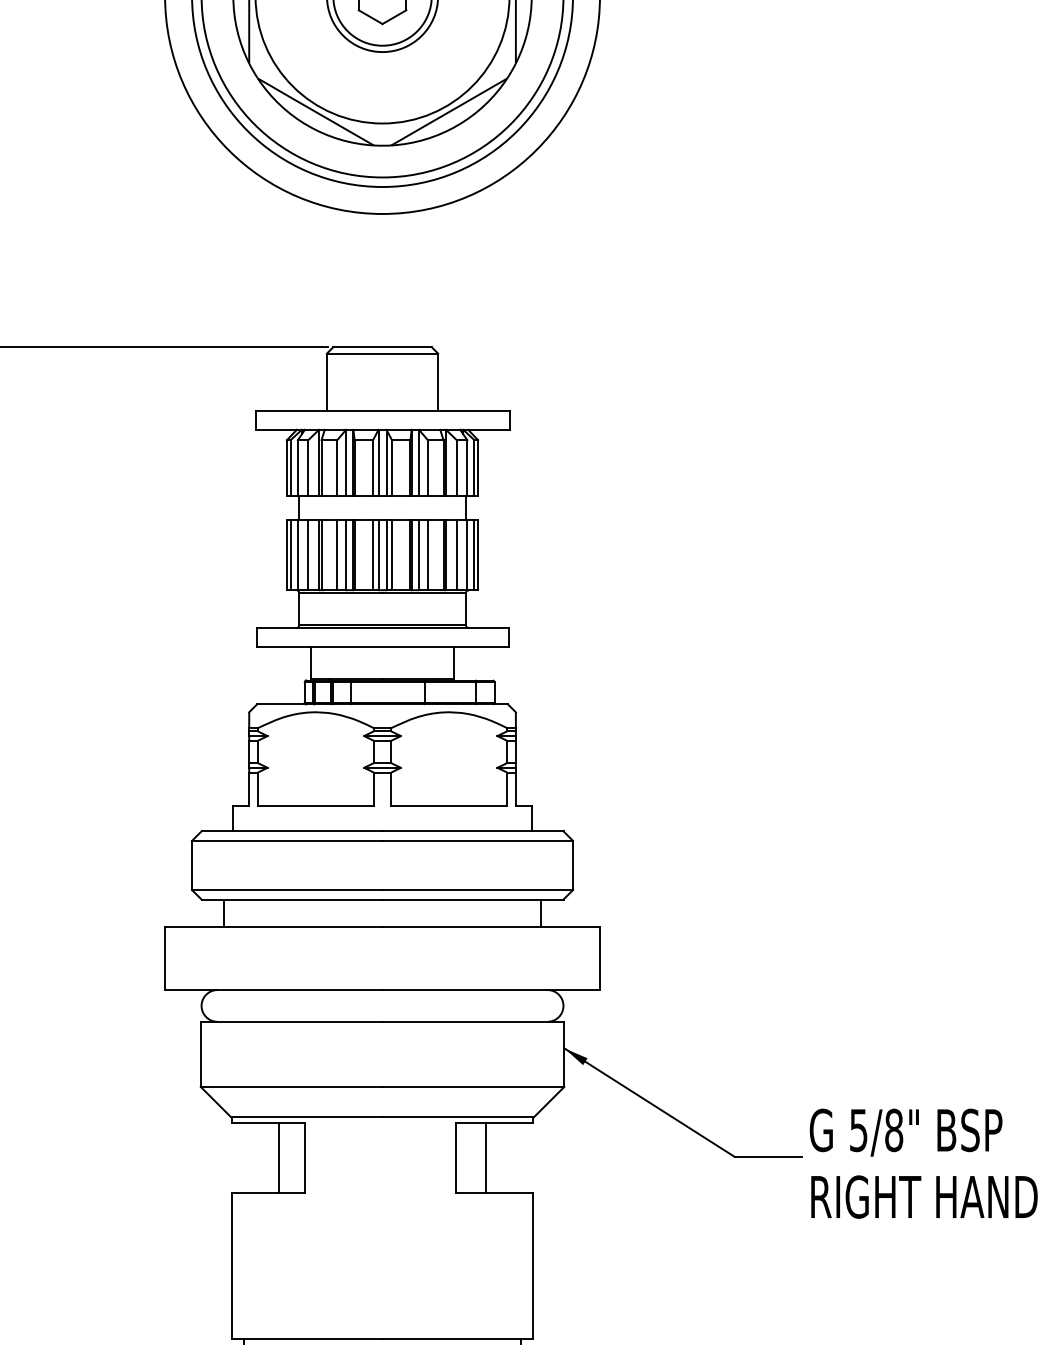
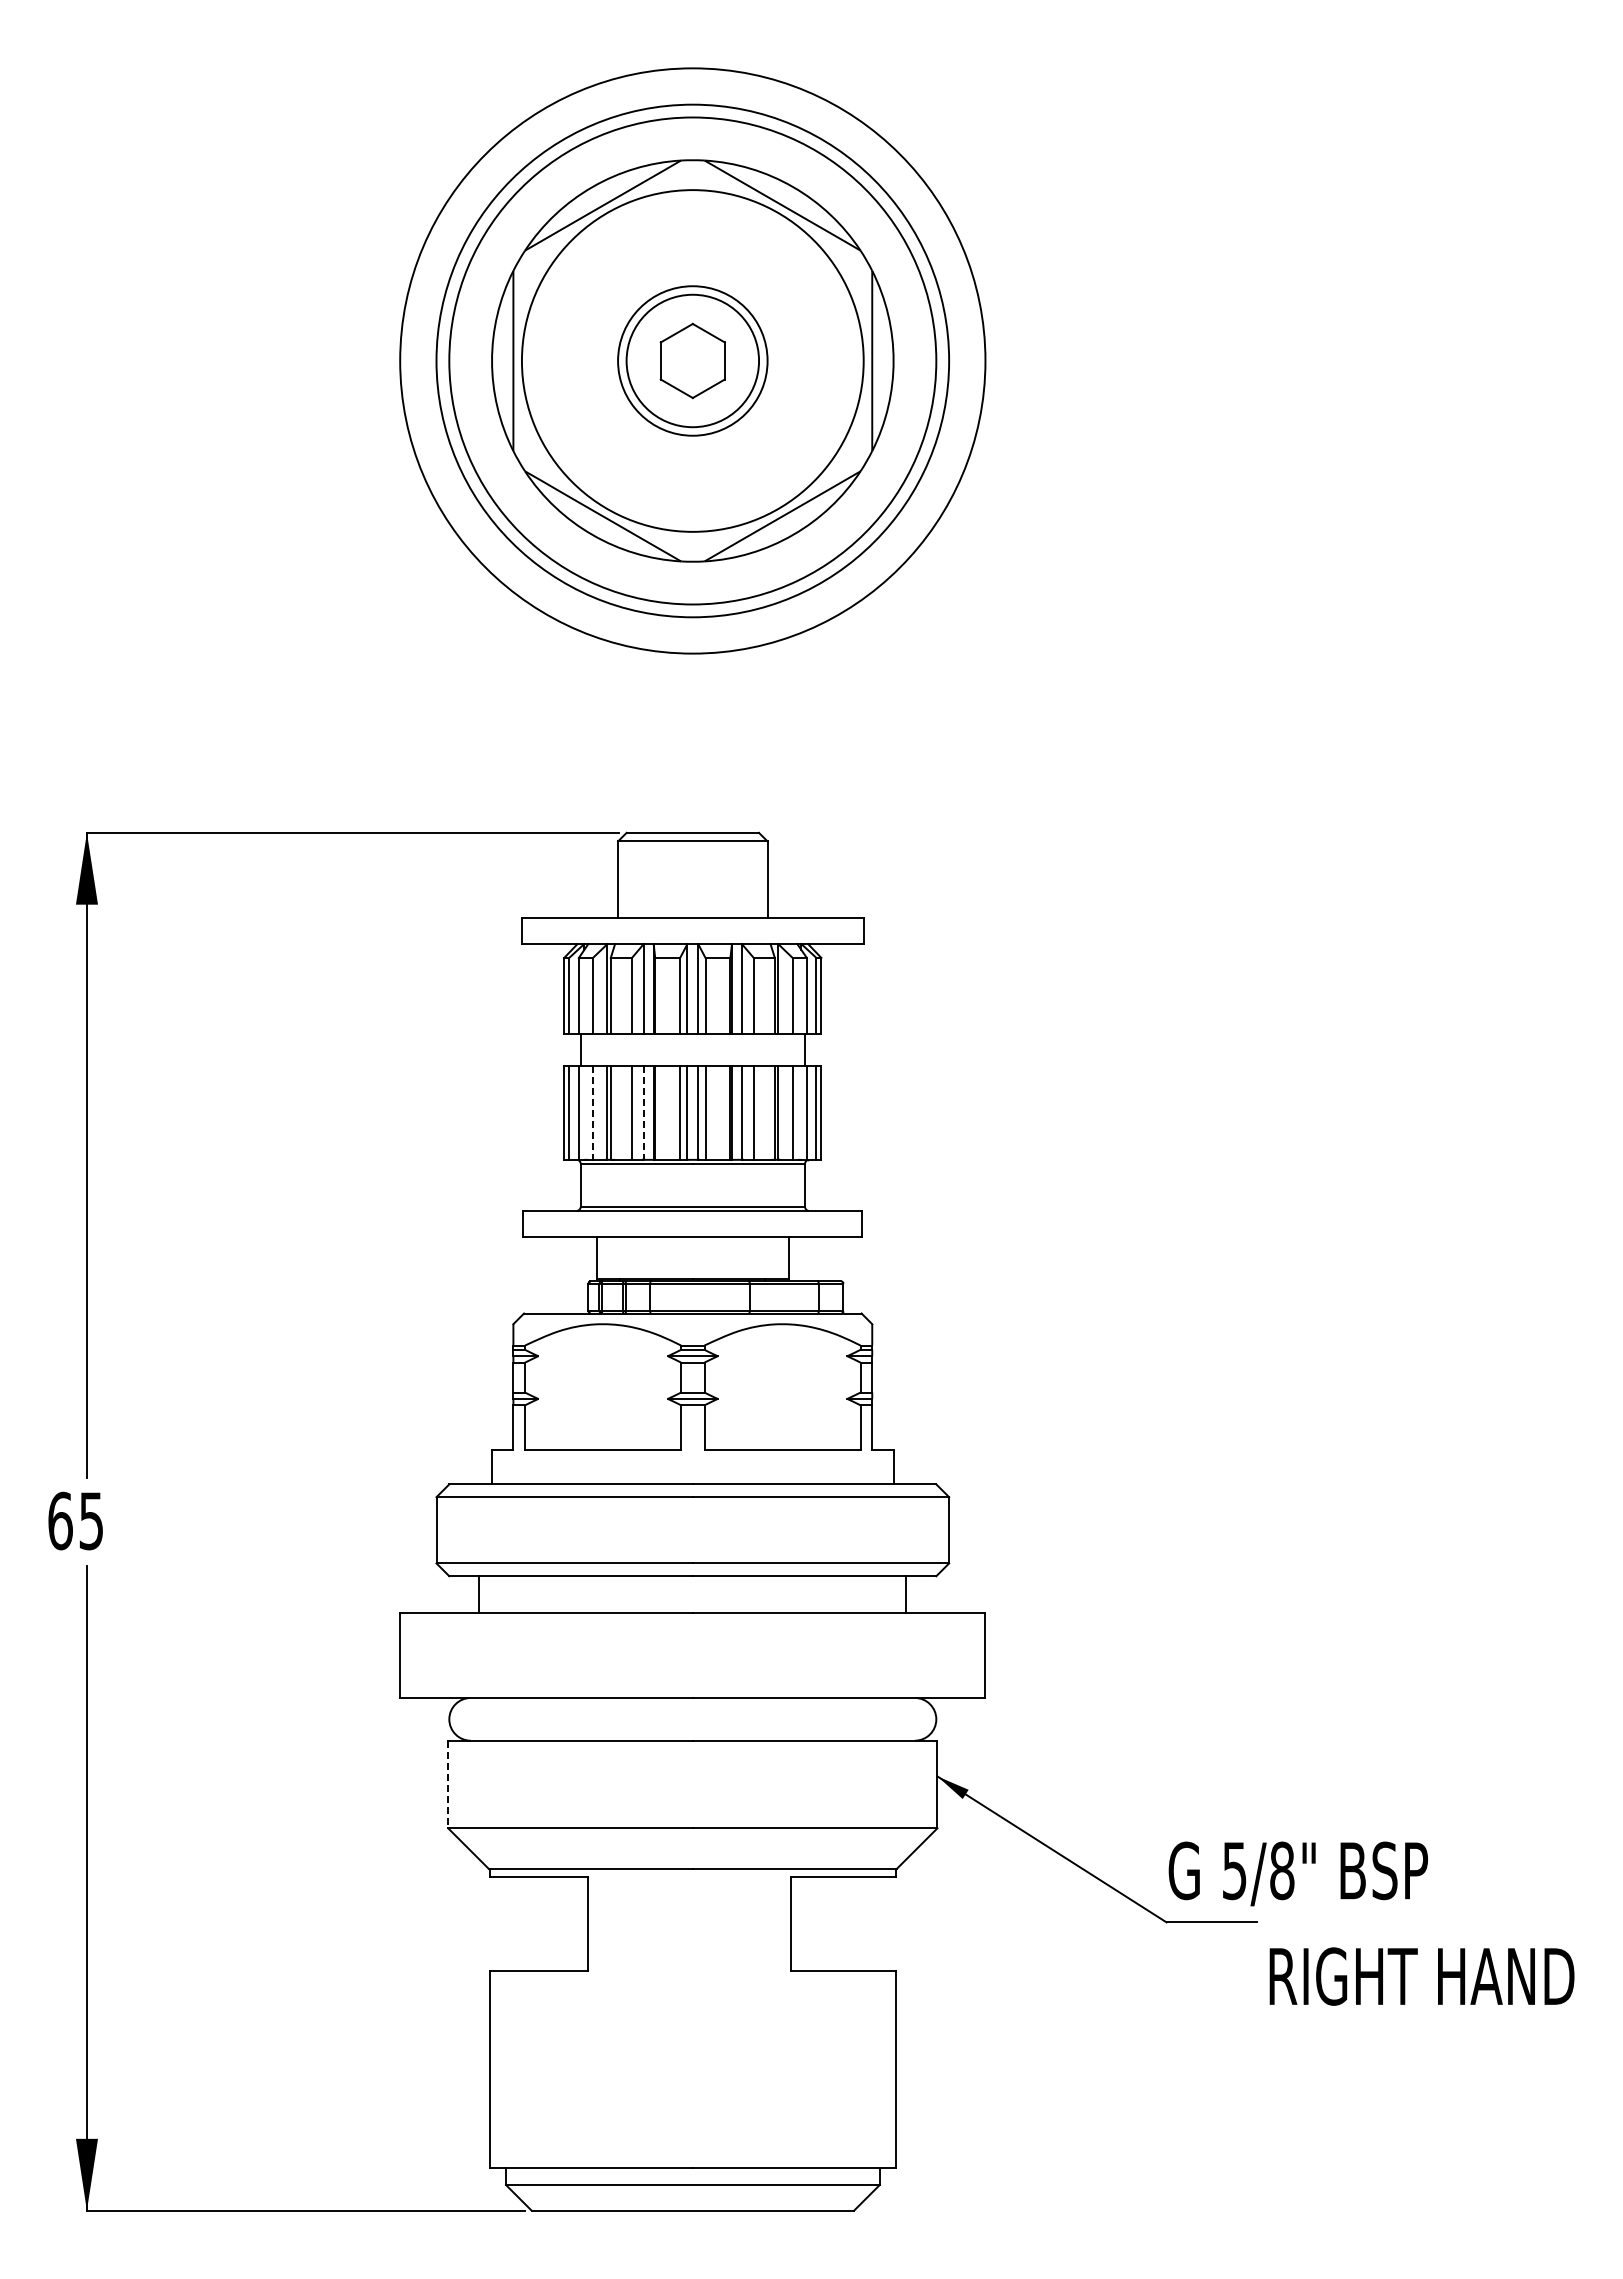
line: (308, 554) -> (593, 1112), solid -> dashed
line: (345, 555) -> (643, 1113), solid -> dashed
line: (200, 1054) -> (448, 1784), solid -> dashed
text: (905, 1132) -> (1297, 1873), moved
line: (279, 1158) -> (553, 1924), removed
line: (485, 1158) -> (831, 1924), removed

